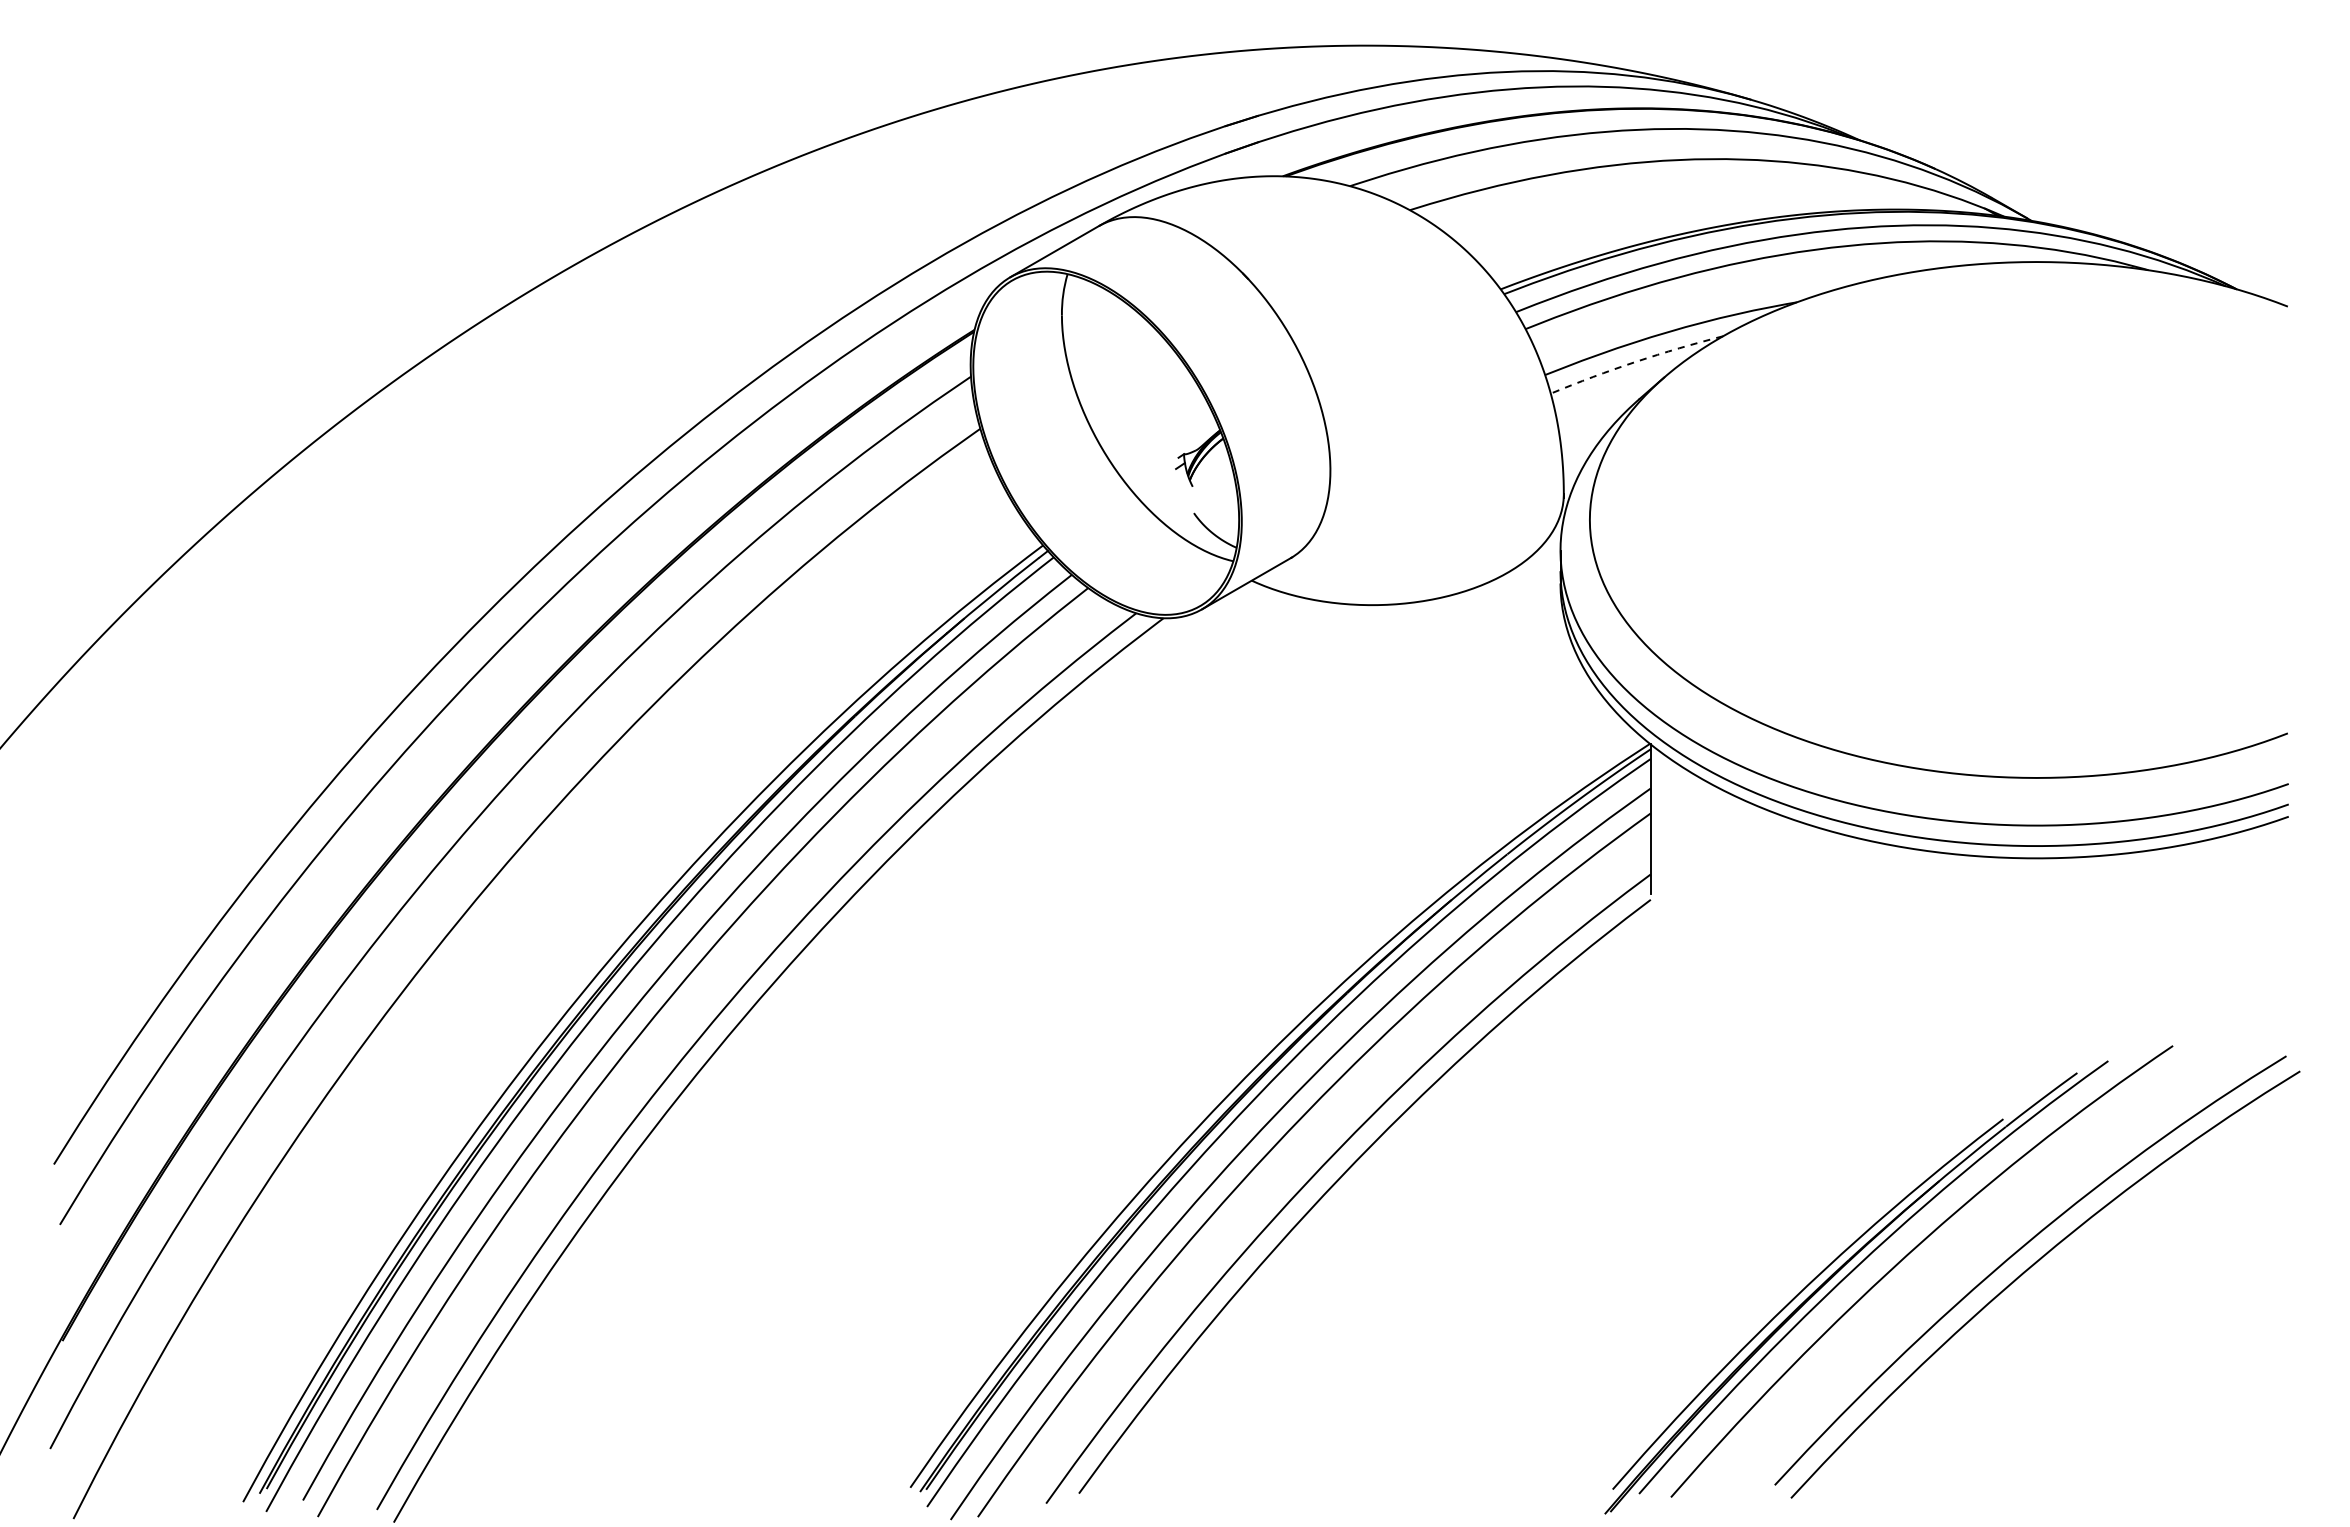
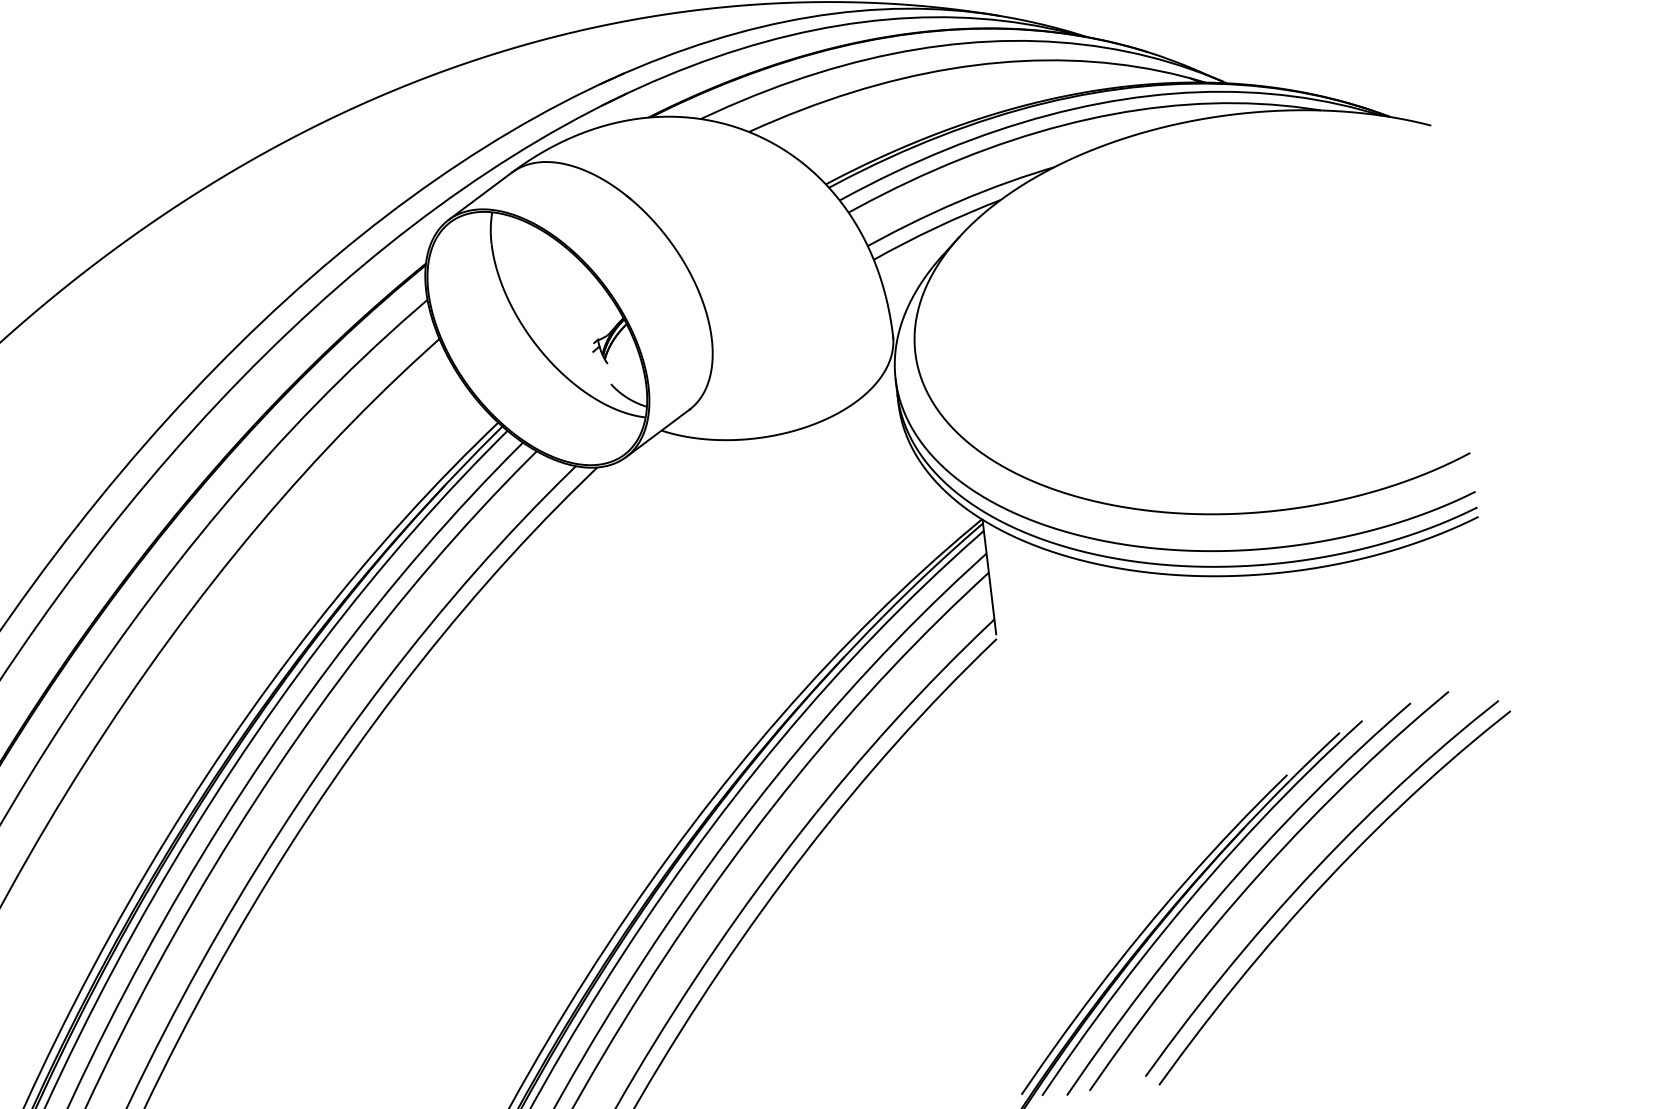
arc: (1635, 361) -> (935, 227), dashed -> solid
curve: (1946, 1249) -> (1255, 880), added

